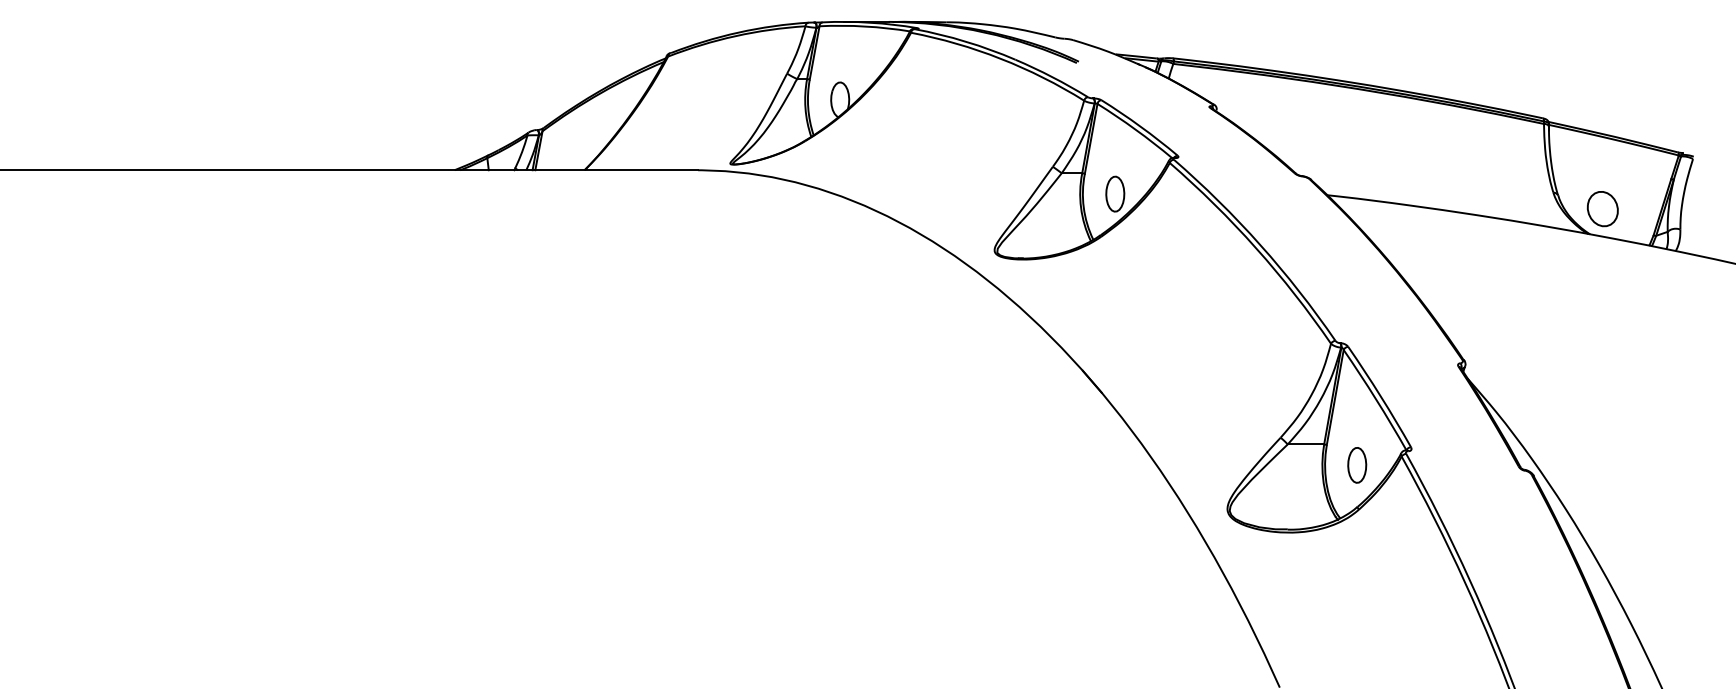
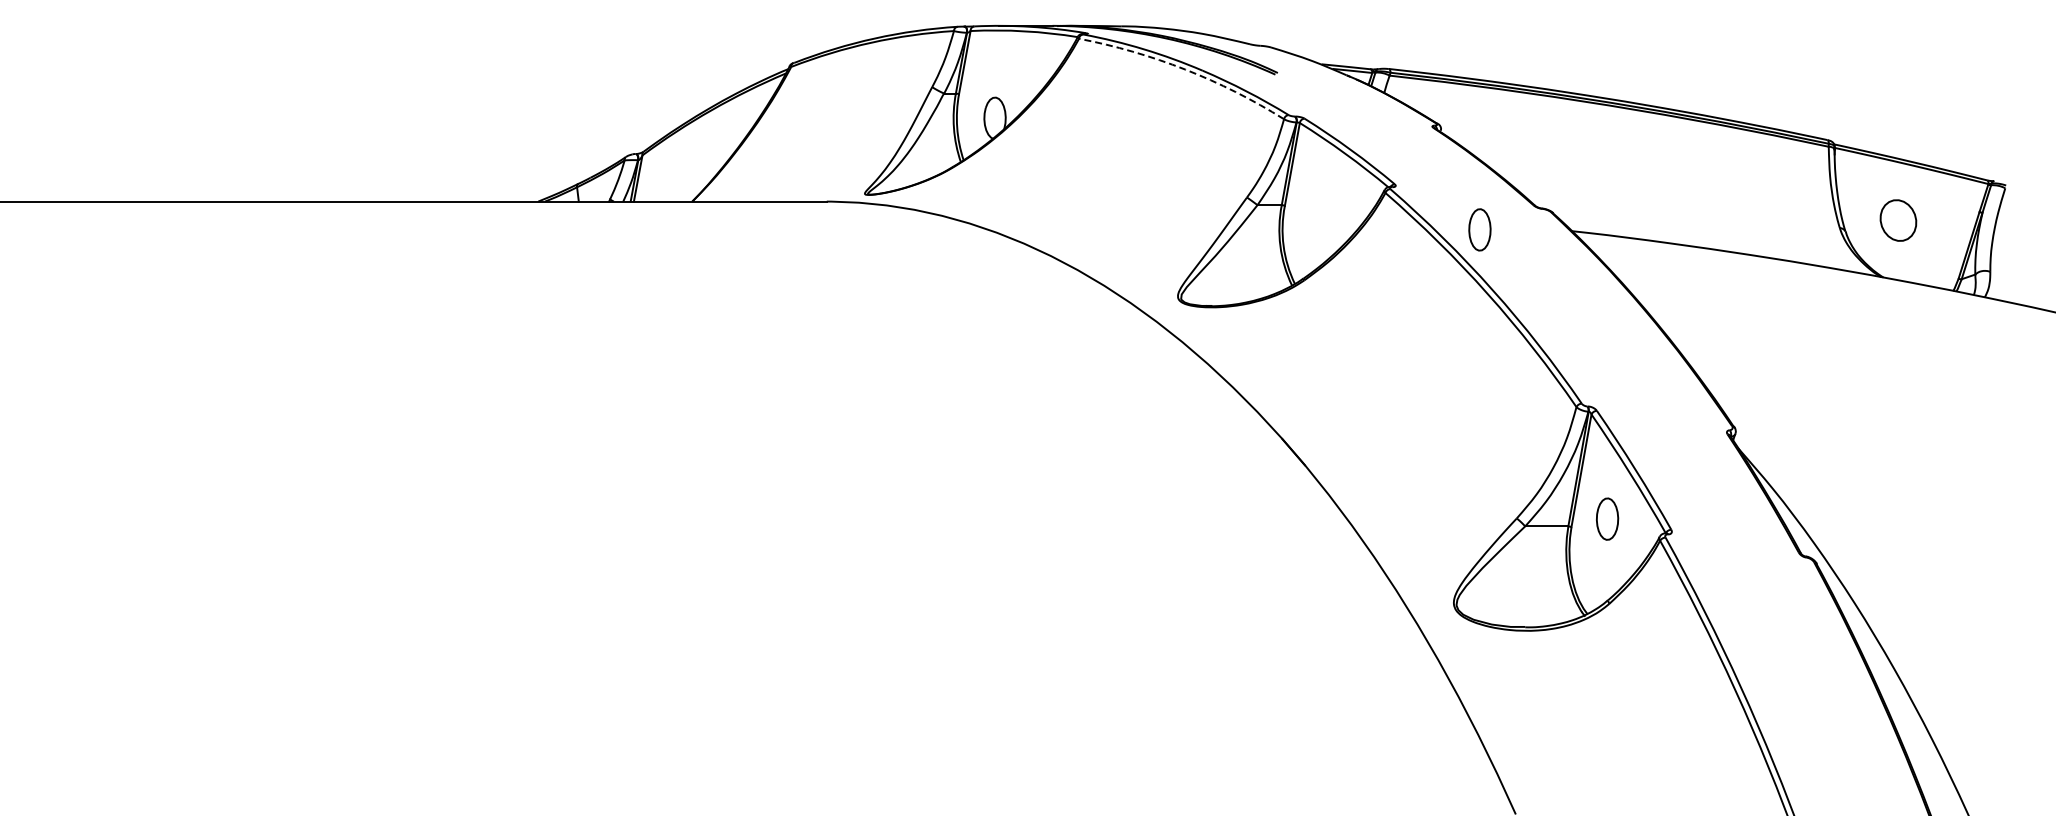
arc: (1000, 58) -> (1185, 69), solid -> dashed
part: (1114, 193) -> (1479, 229), moved
part: (1602, 209) -> (1898, 220), moved
part: (1357, 464) -> (1607, 518), moved

